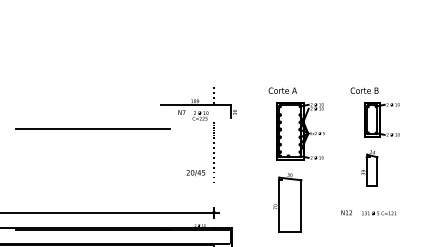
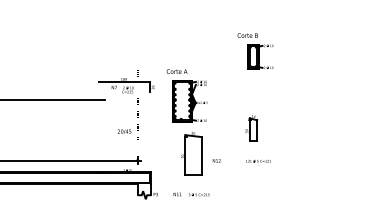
part: (375, 112) -> (255, 51), moved
part: (295, 123) -> (186, 95), moved
text: (346, 212) -> (216, 160), moved

